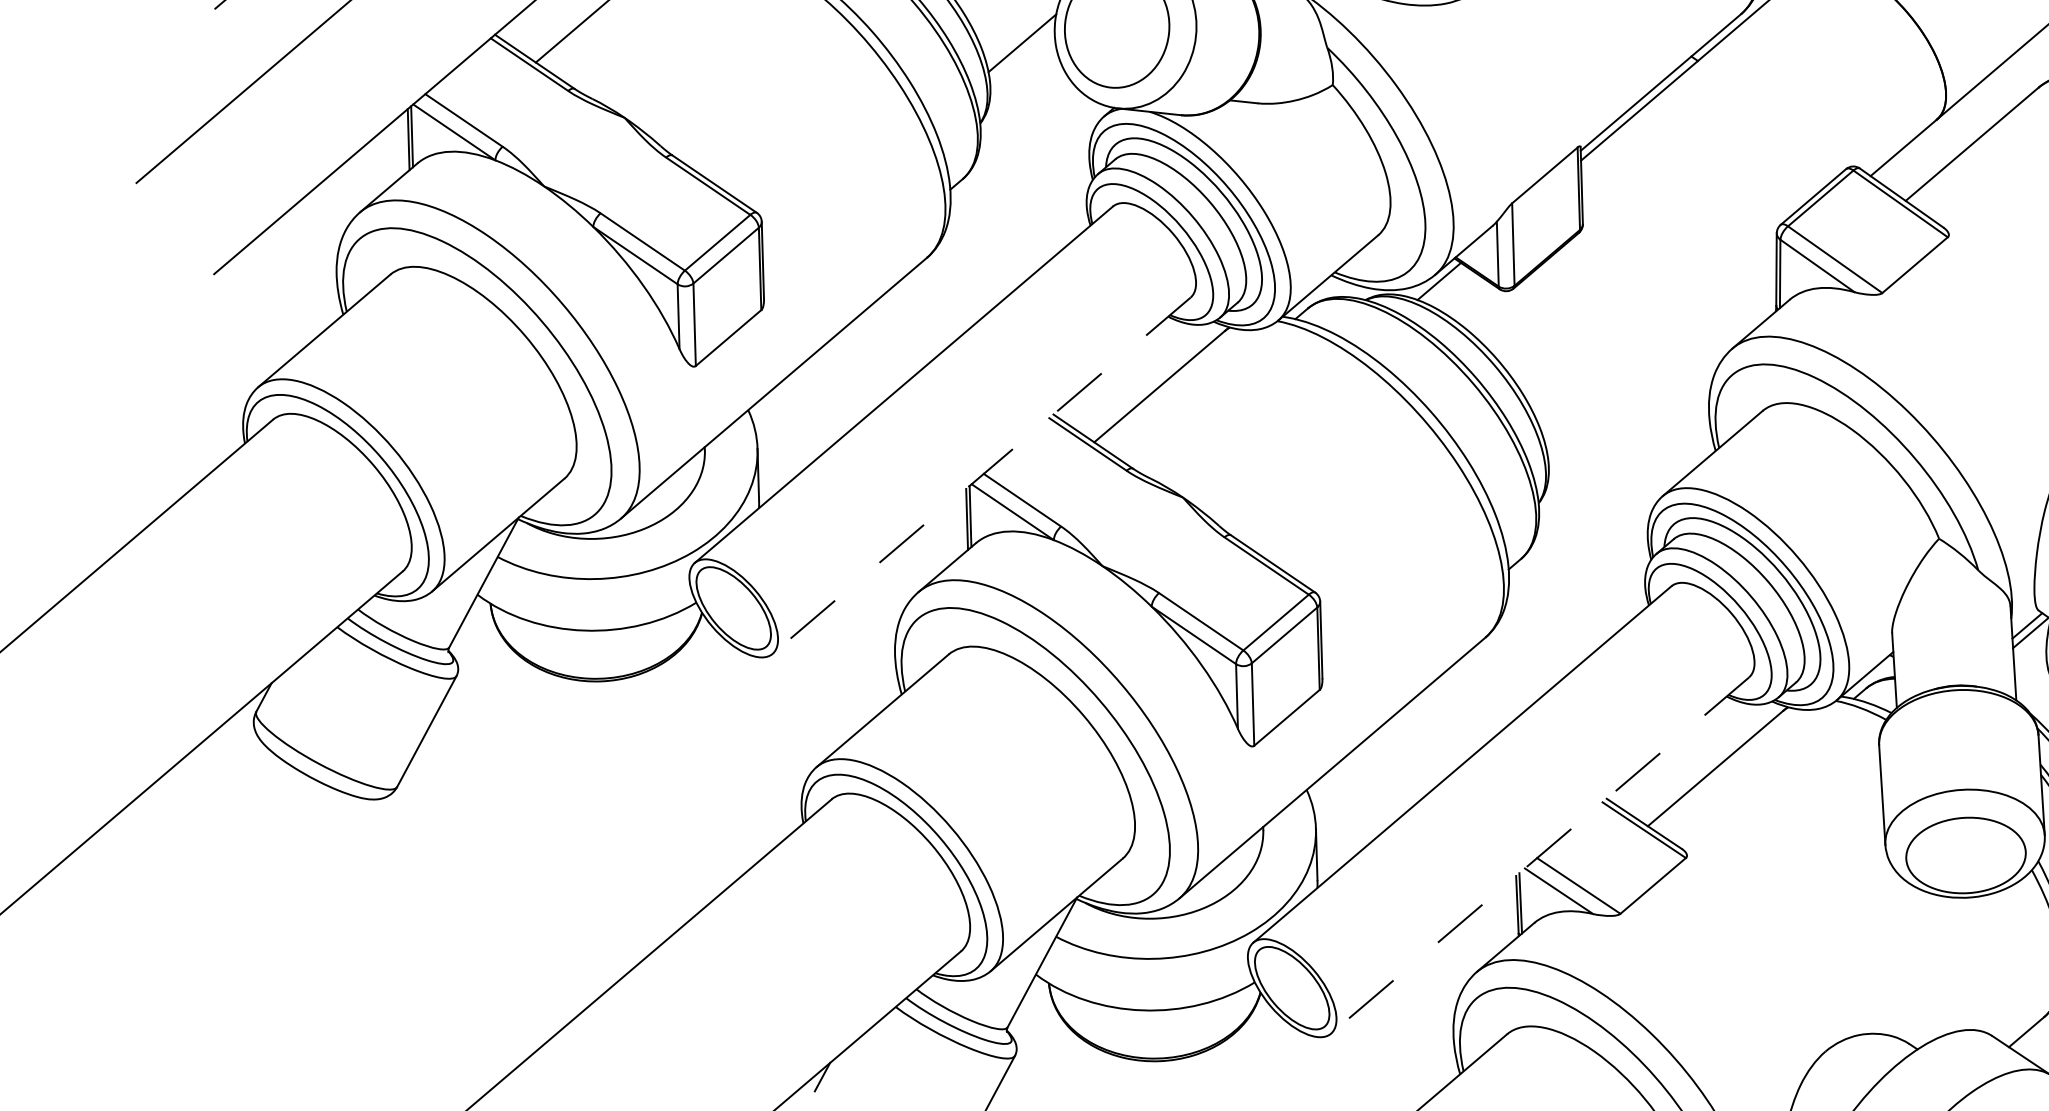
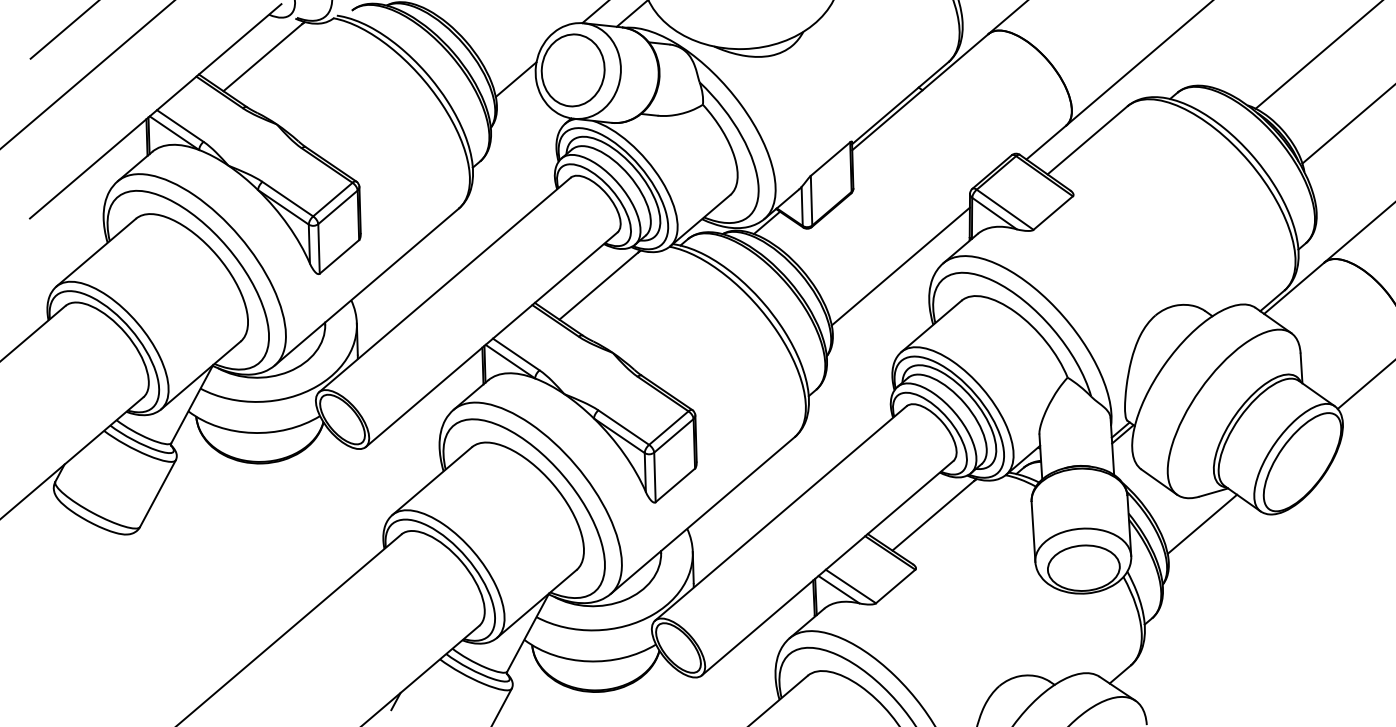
line: (1661, 353) -> (900, 266), added
line: (981, 476) -> (491, 340), dashed -> solid
line: (1539, 855) -> (827, 568), dashed -> solid

